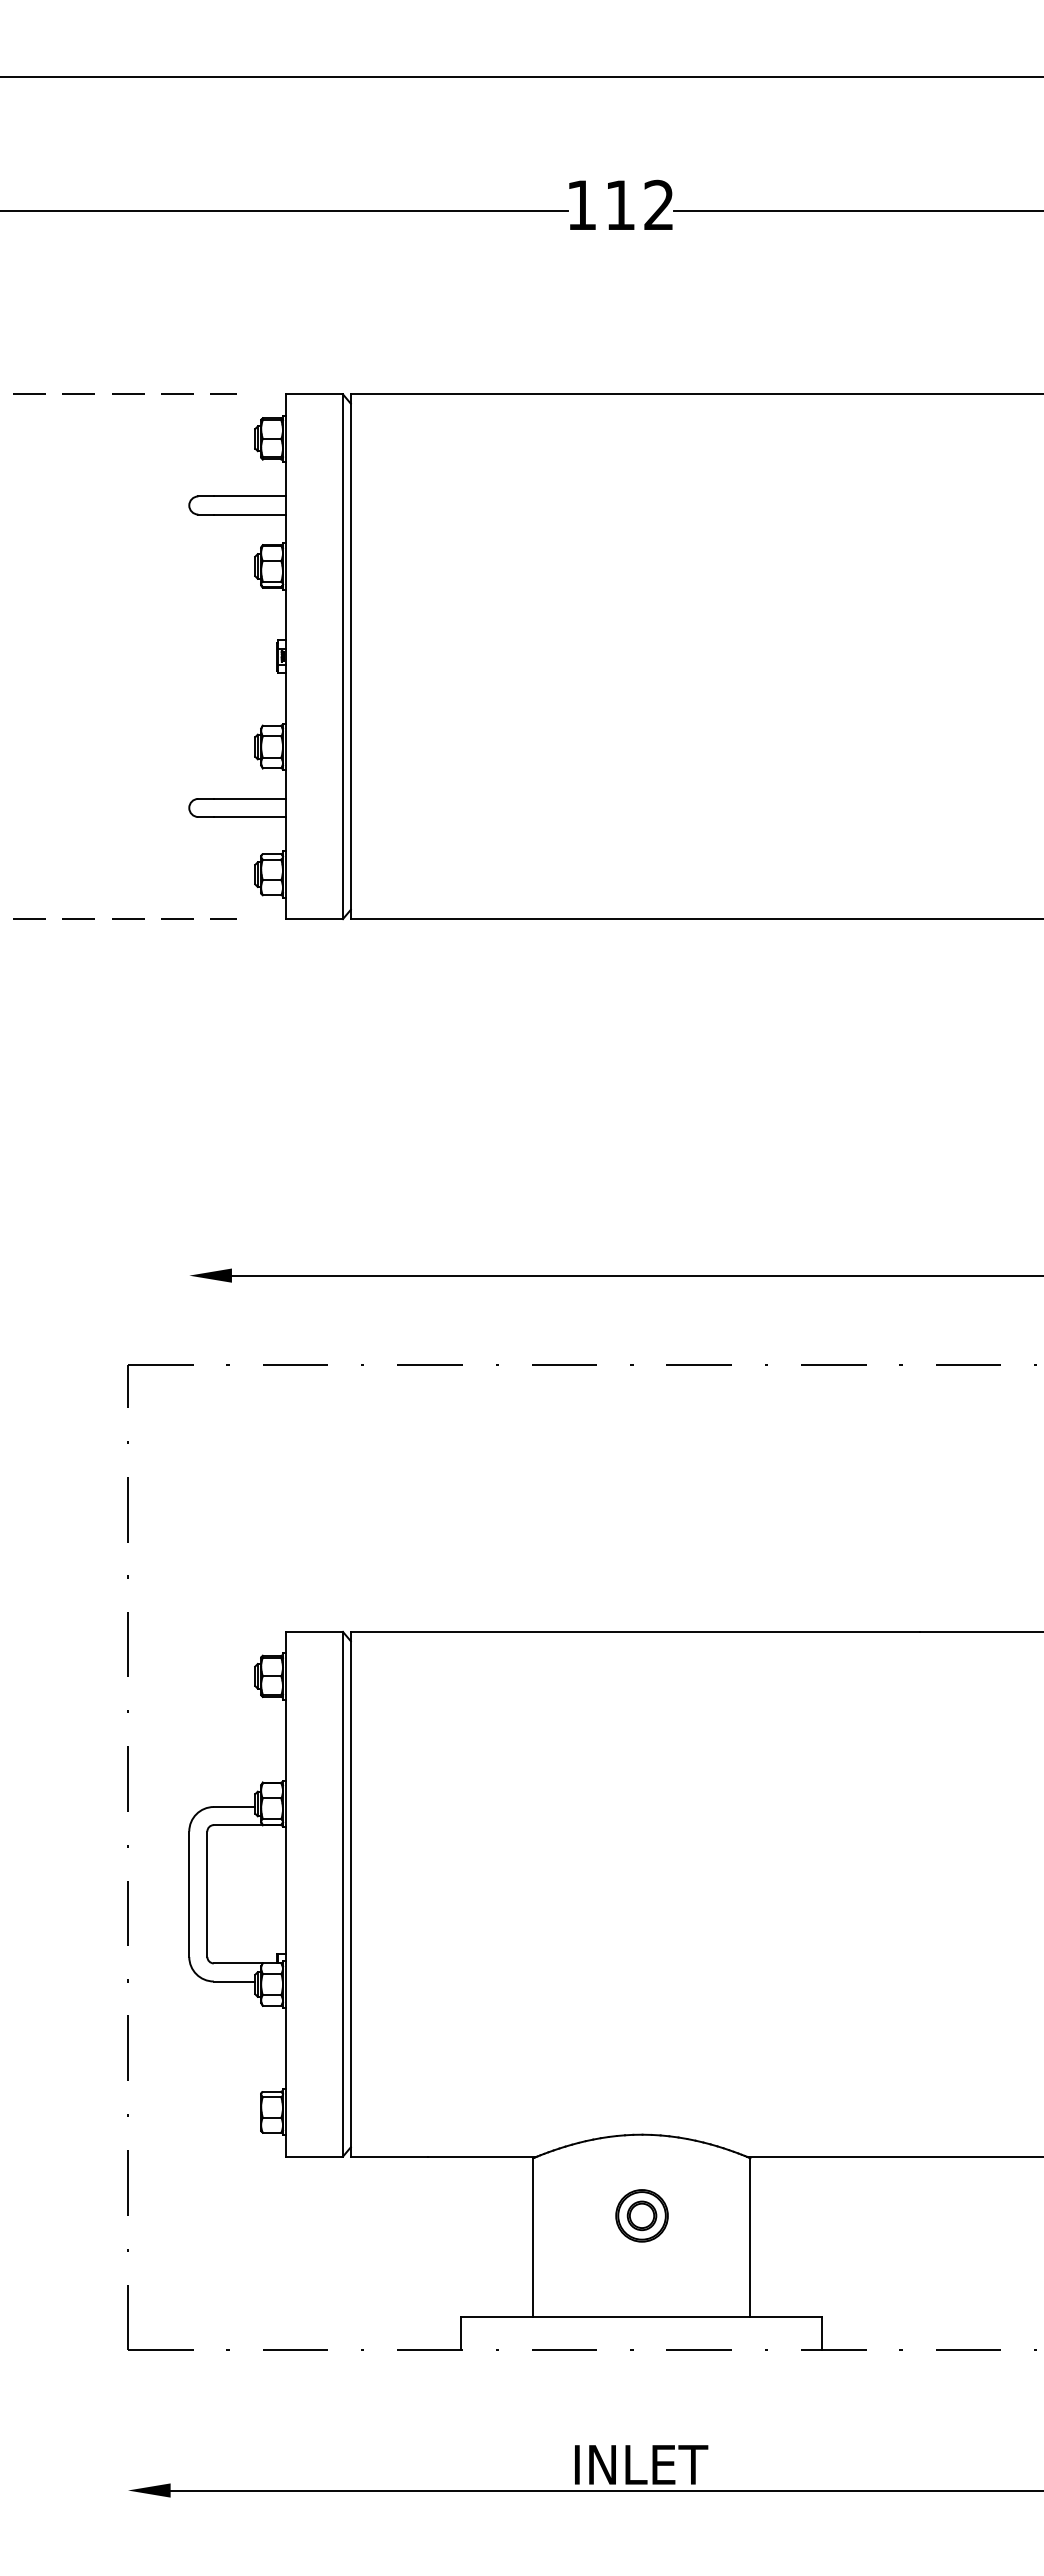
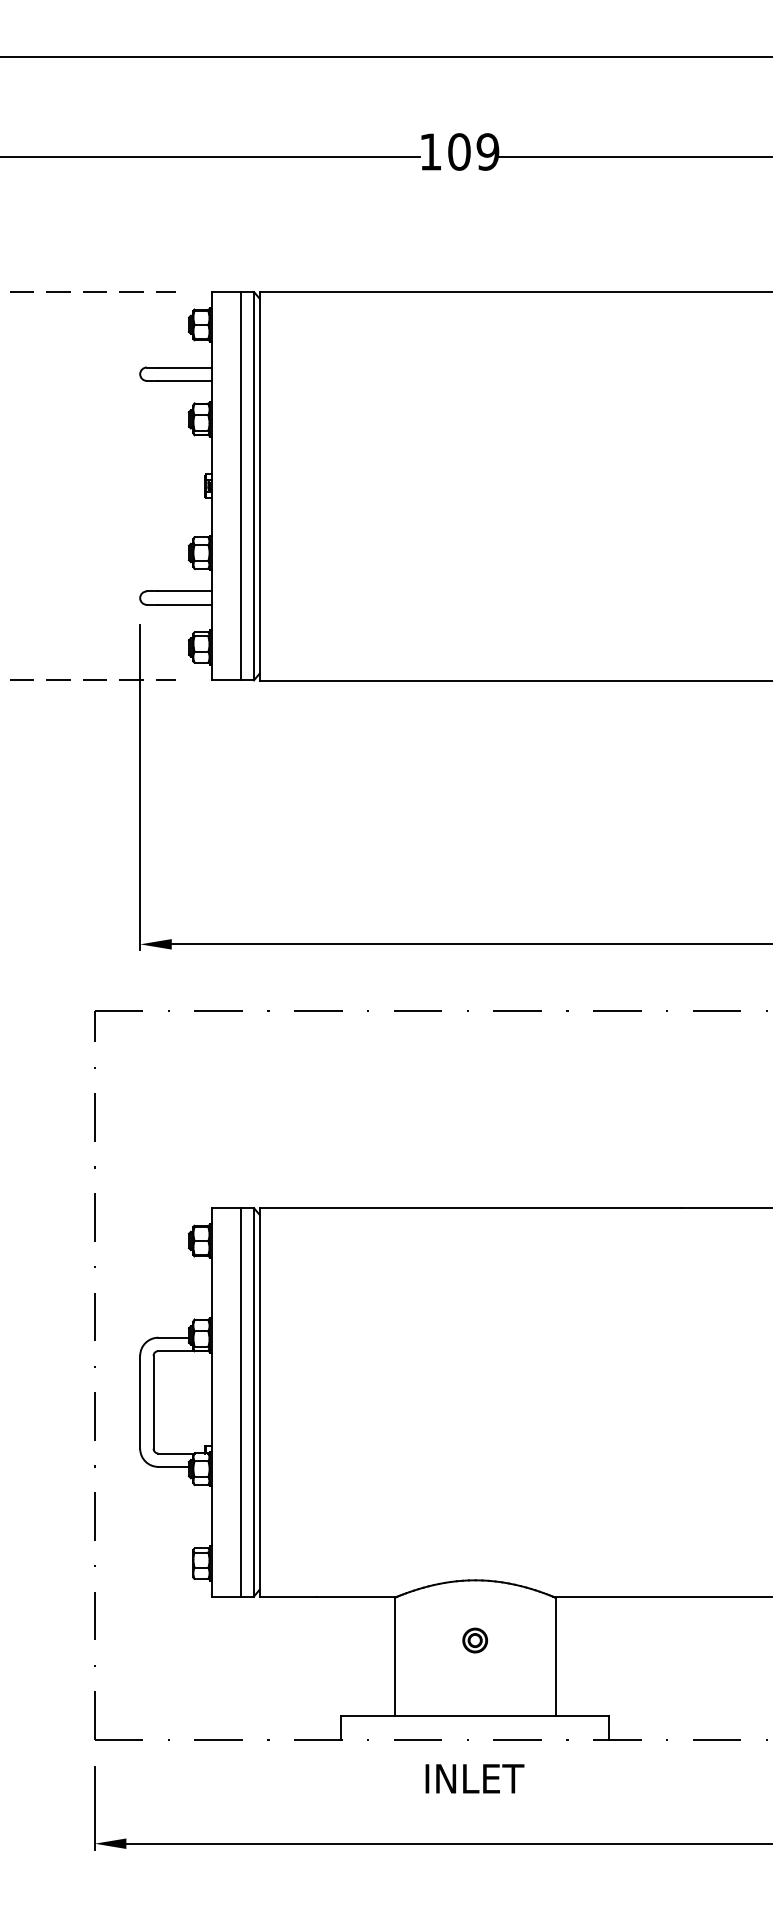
text: (639, 204) -> (473, 151), 112 -> 109
line: (325, 656) -> (241, 486), added
line: (189, 1063) -> (140, 787), added
line: (325, 1893) -> (241, 1401), added
part: (641, 2216) -> (474, 1640), size x0.62
line: (127, 2442) -> (94, 1808), added
text: (641, 2464) -> (474, 1778), moved

